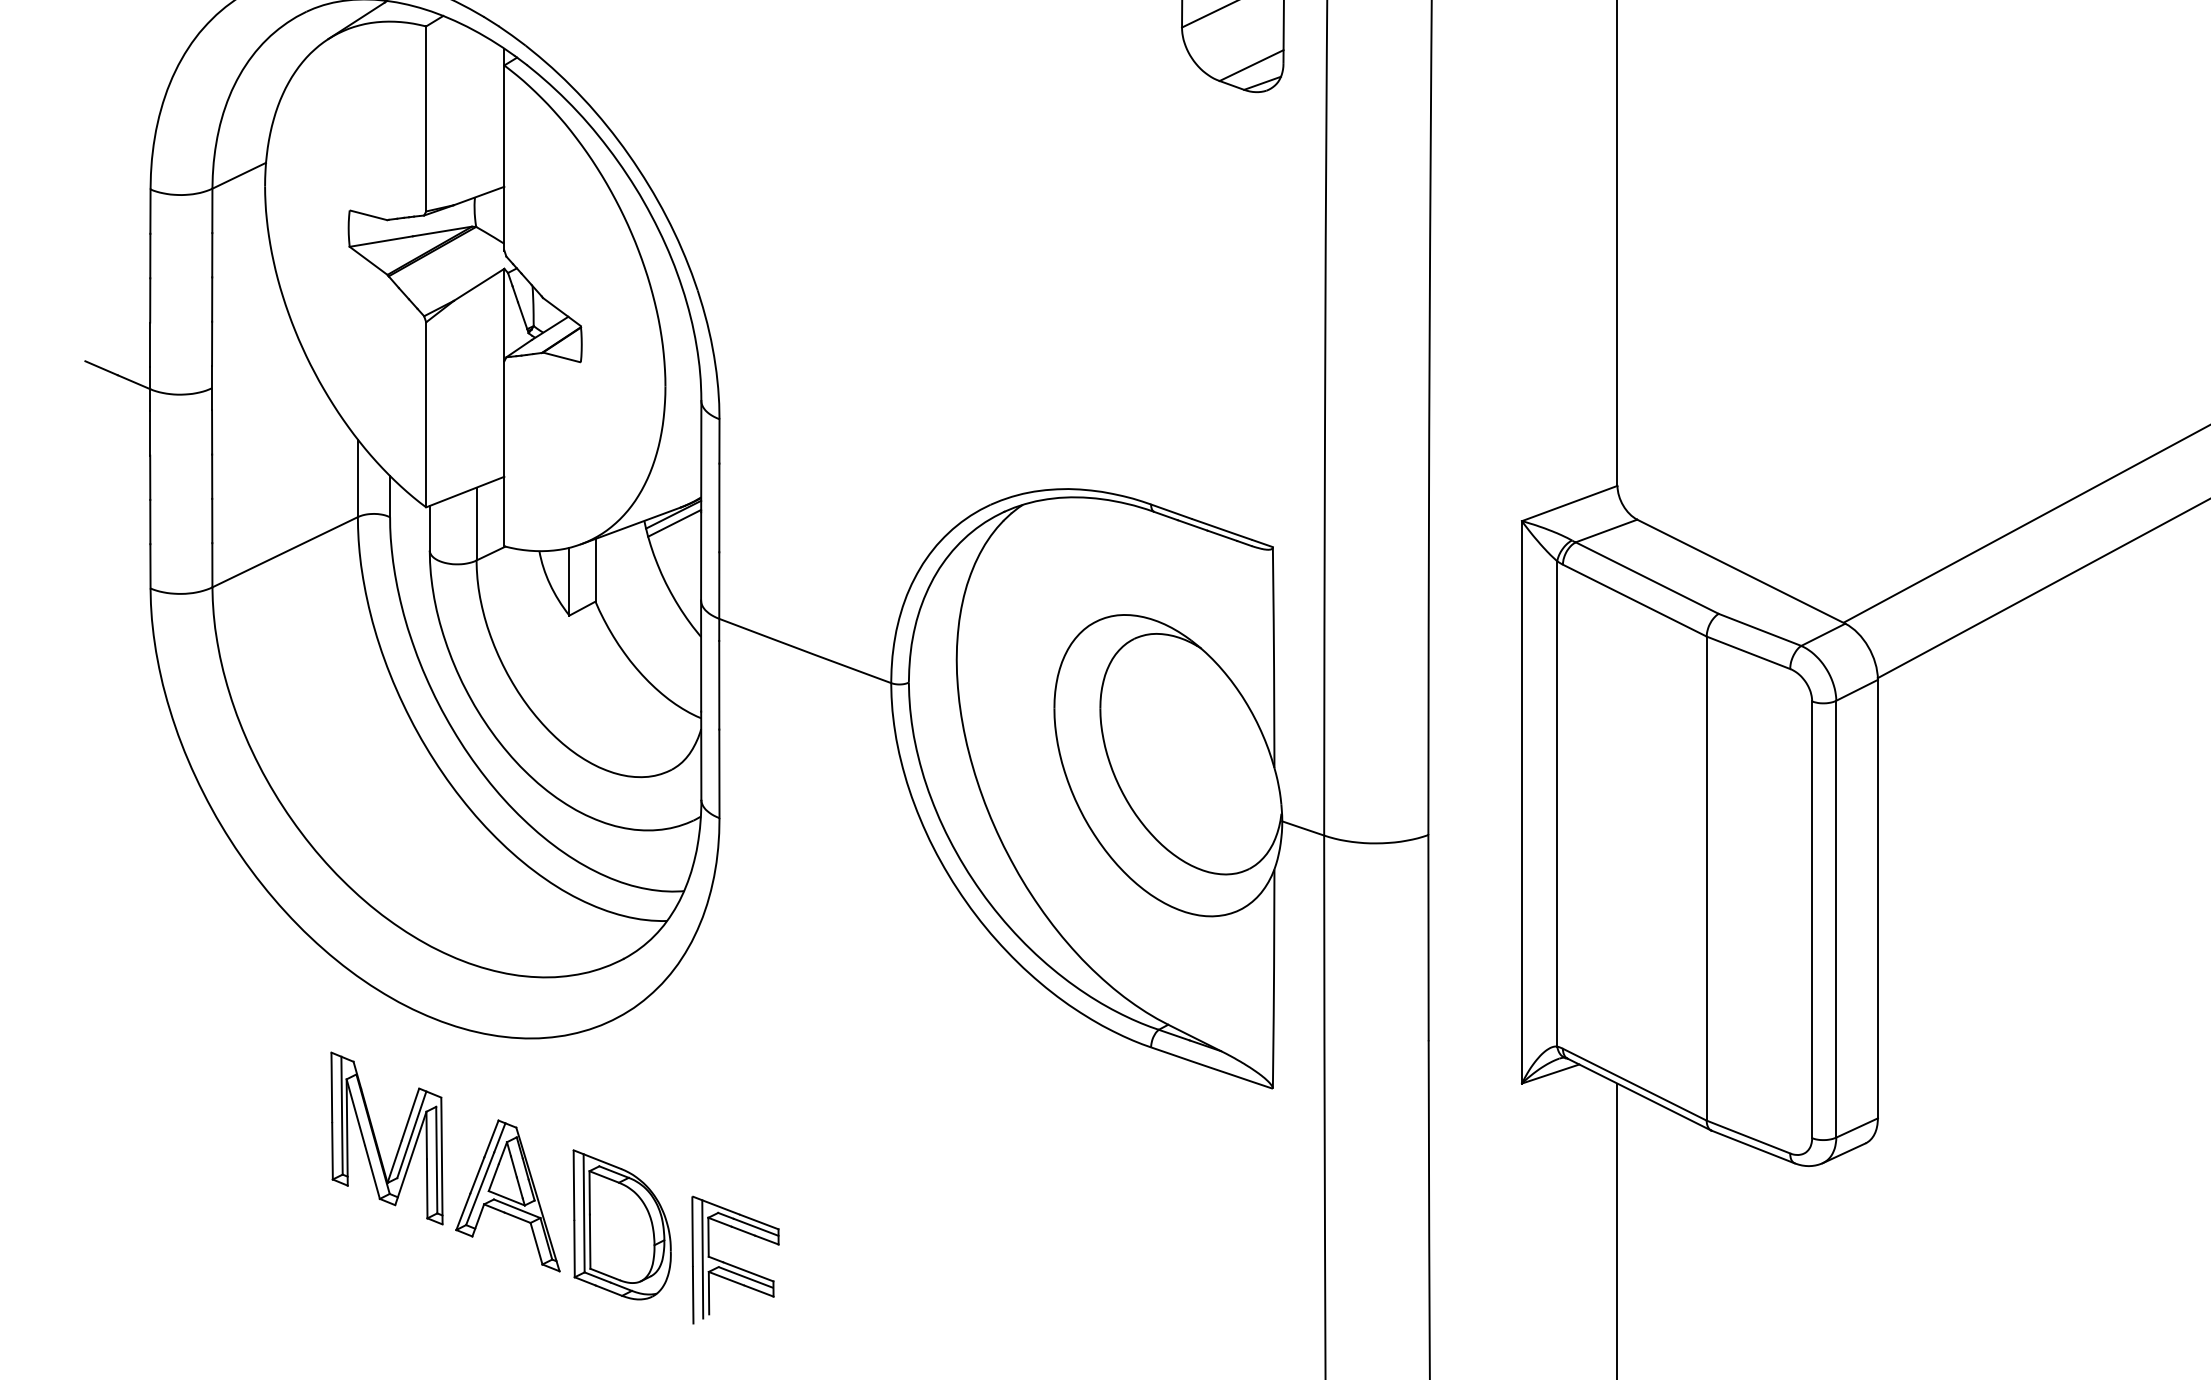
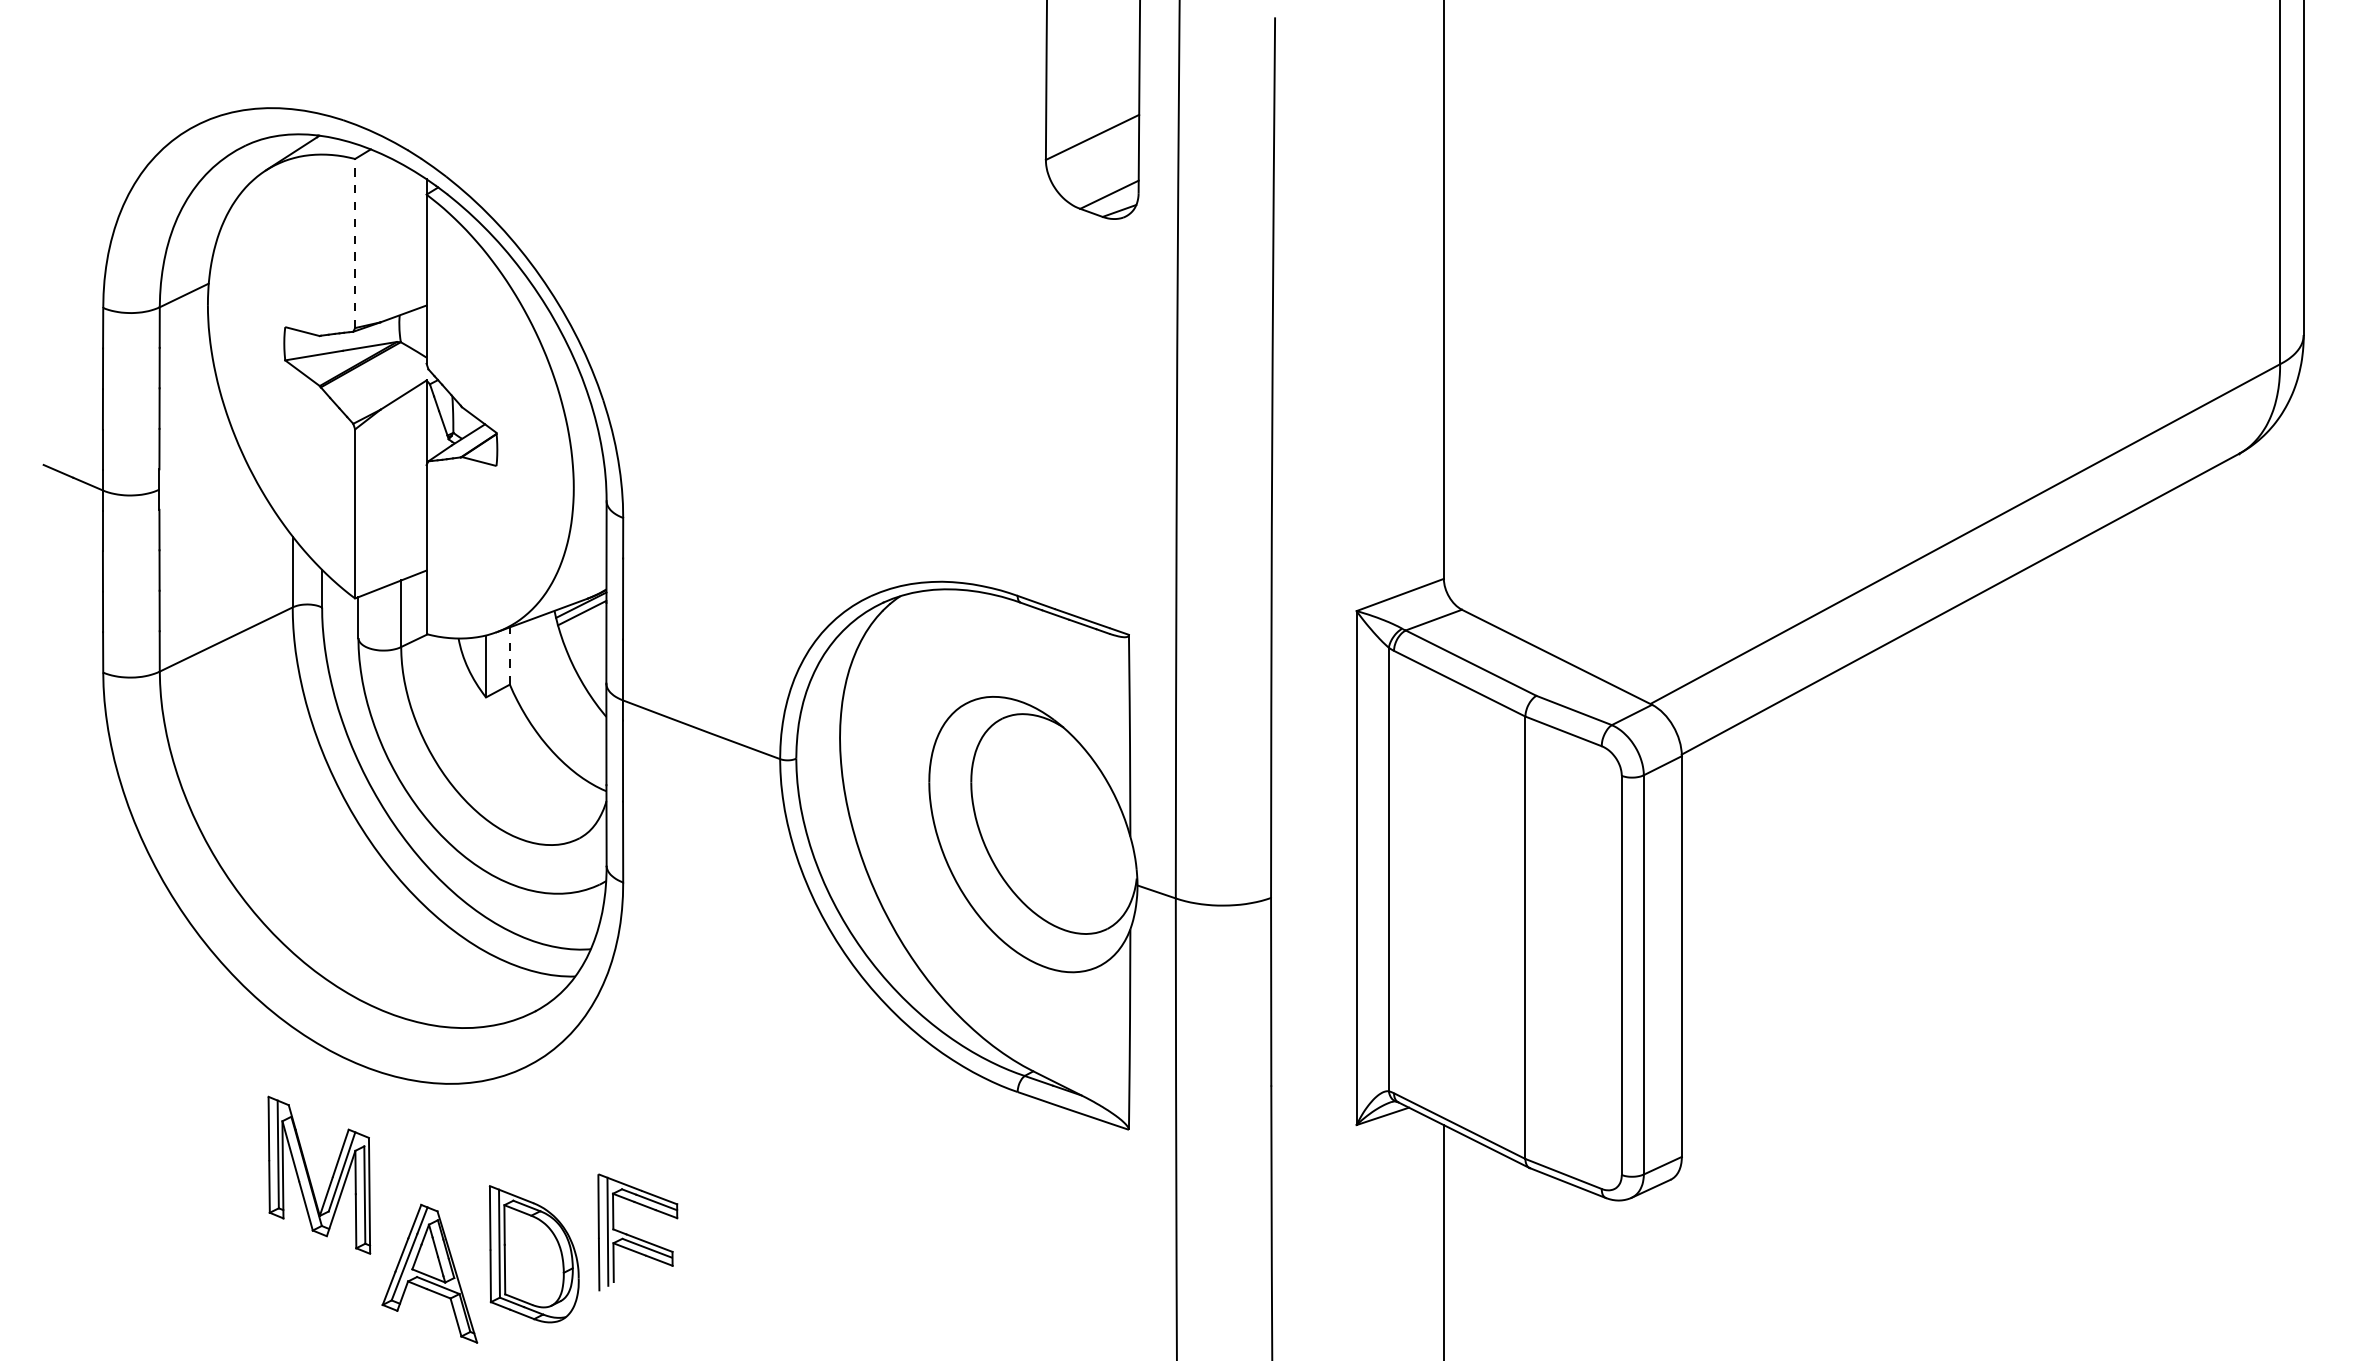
line: (426, 118) -> (355, 243), solid -> dashed
line: (595, 570) -> (509, 656), solid -> dashed
part: (507, 1195) -> (429, 1273), moved
part: (735, 1260) -> (637, 1232), moved

